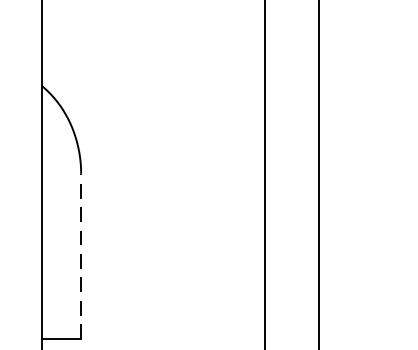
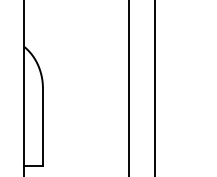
line: (80, 257) -> (42, 127), dashed -> solid

